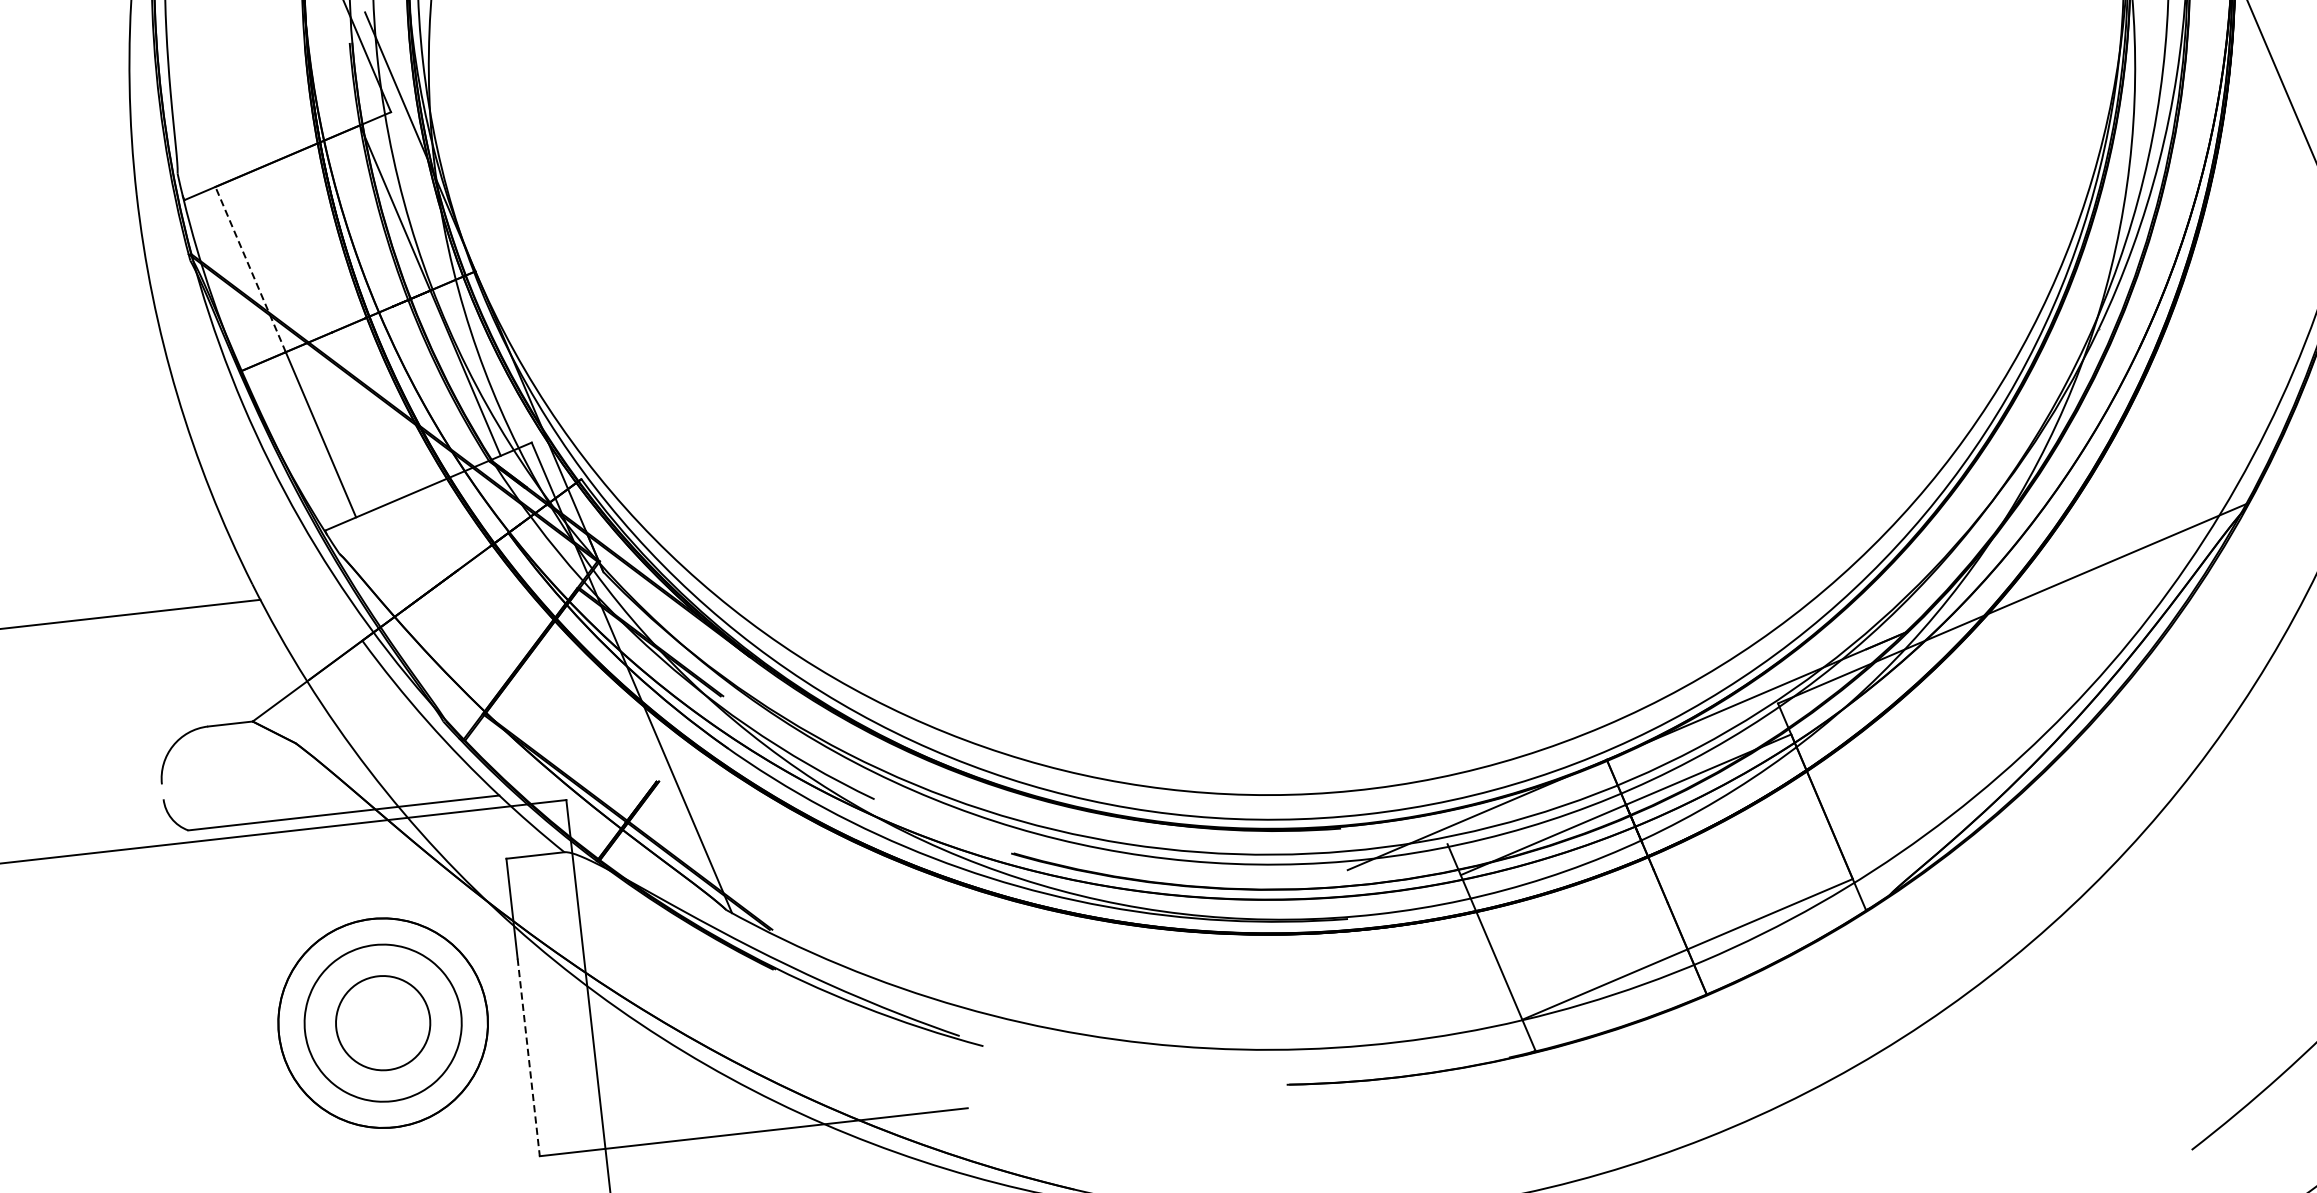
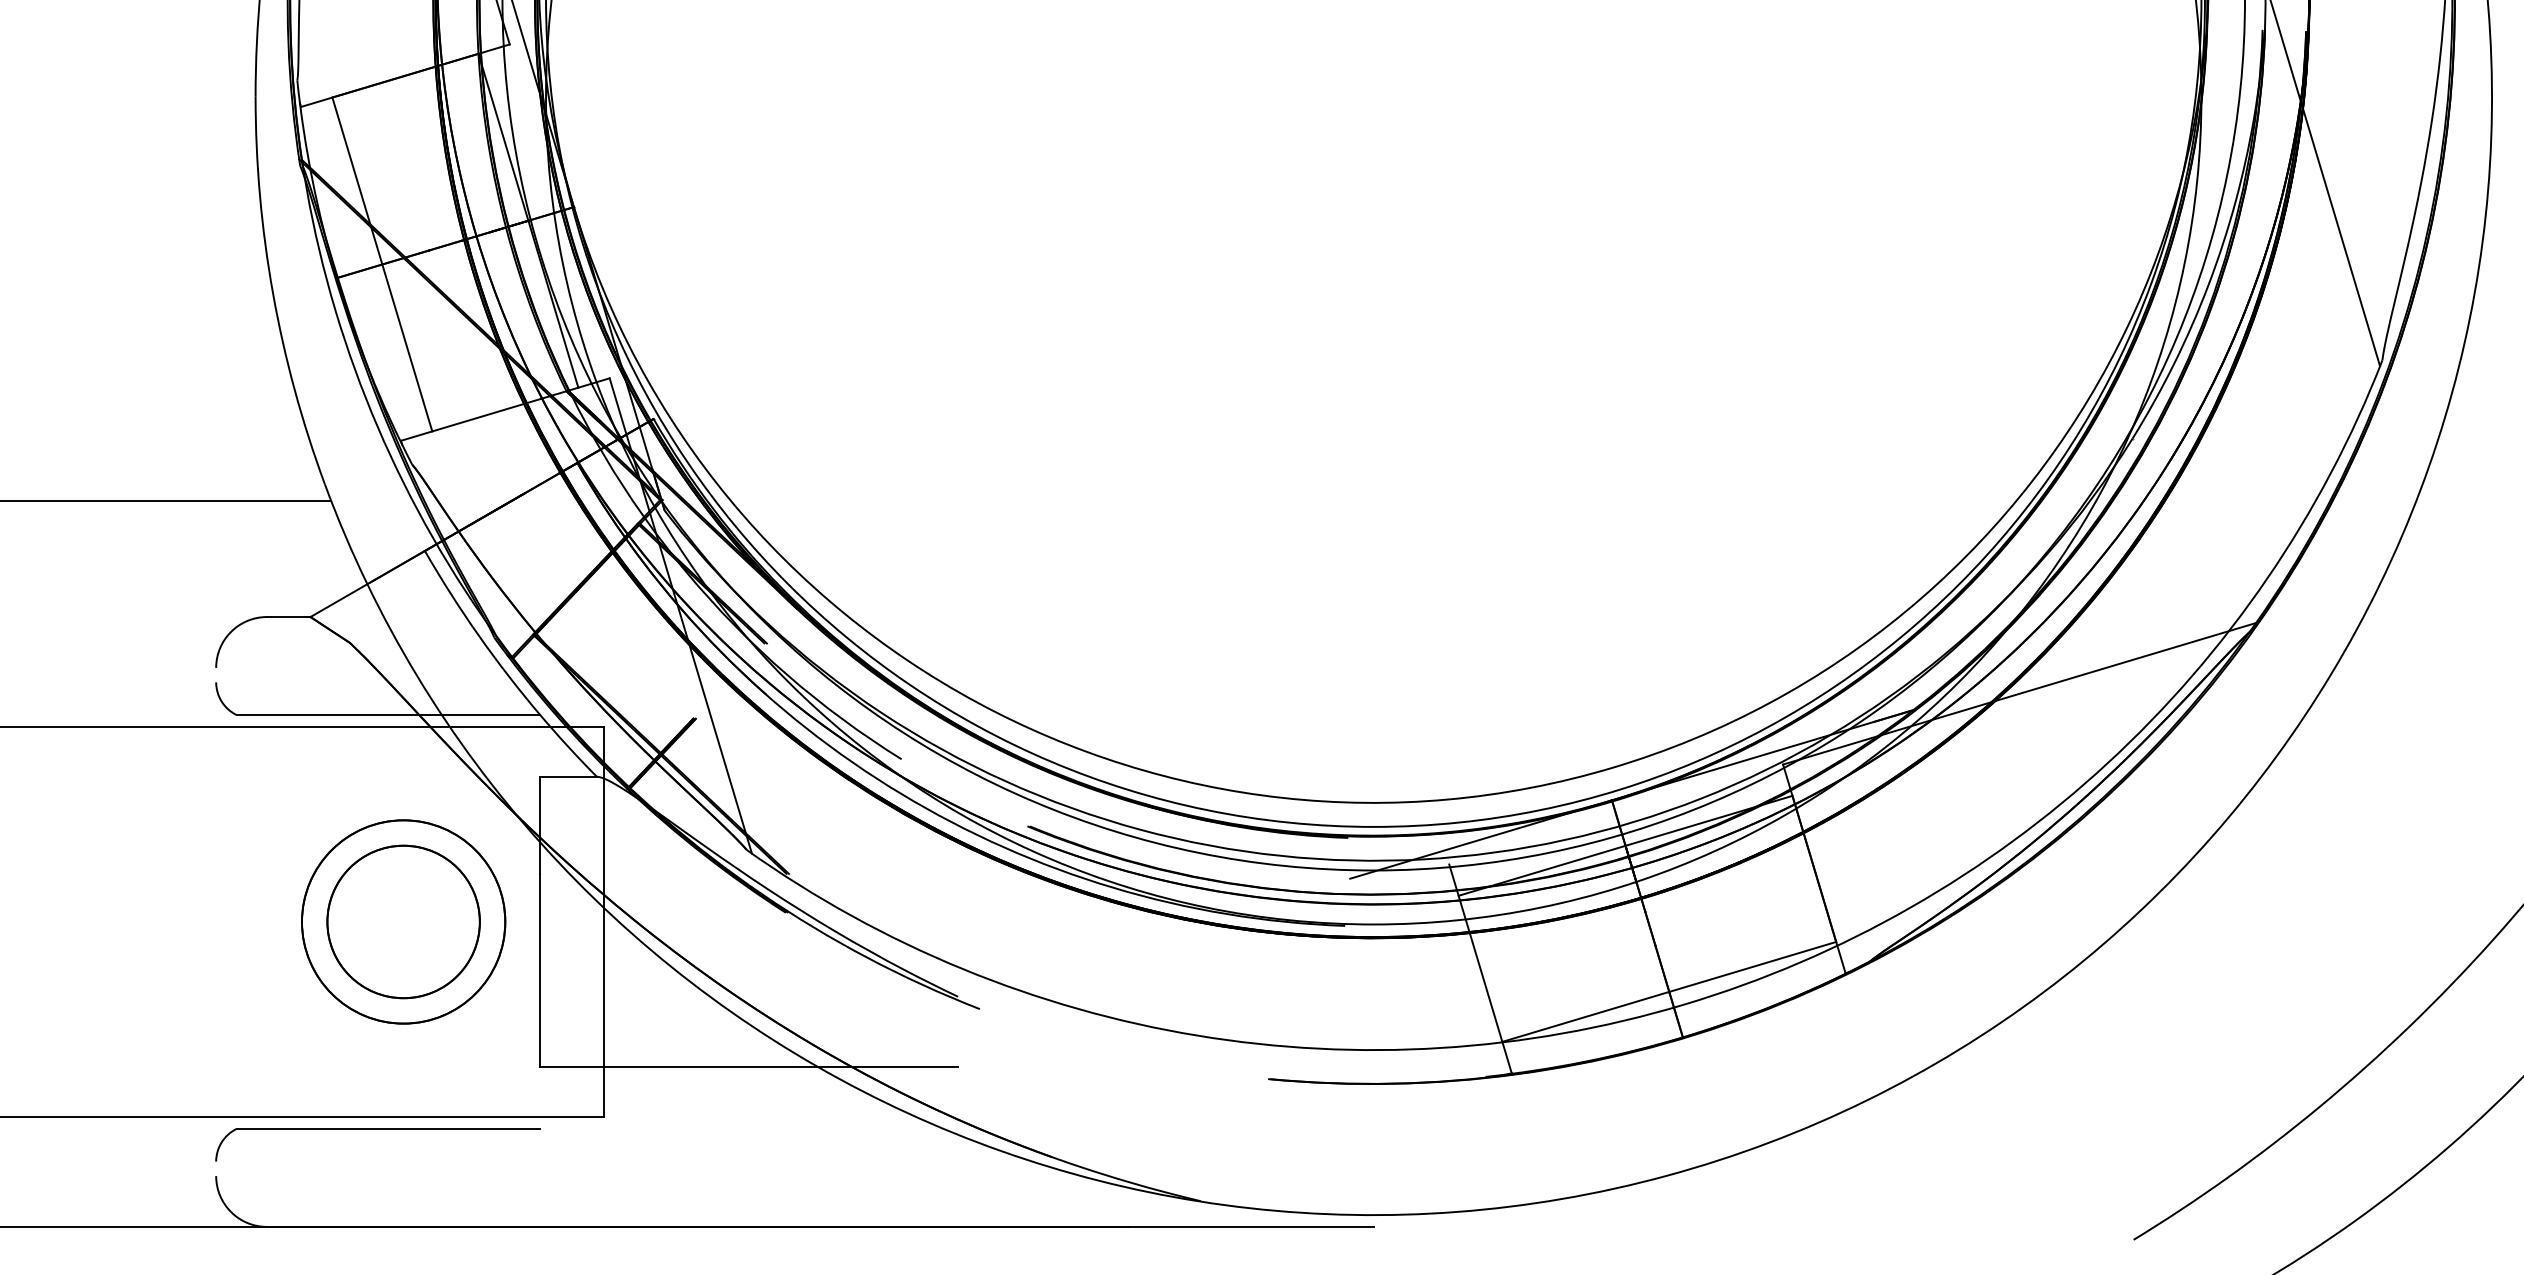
line: (250, 269) -> (357, 180), dashed -> solid
circle: (382, 1022) -> (403, 921), size x1.67
line: (529, 1058) -> (540, 971), dashed -> solid

